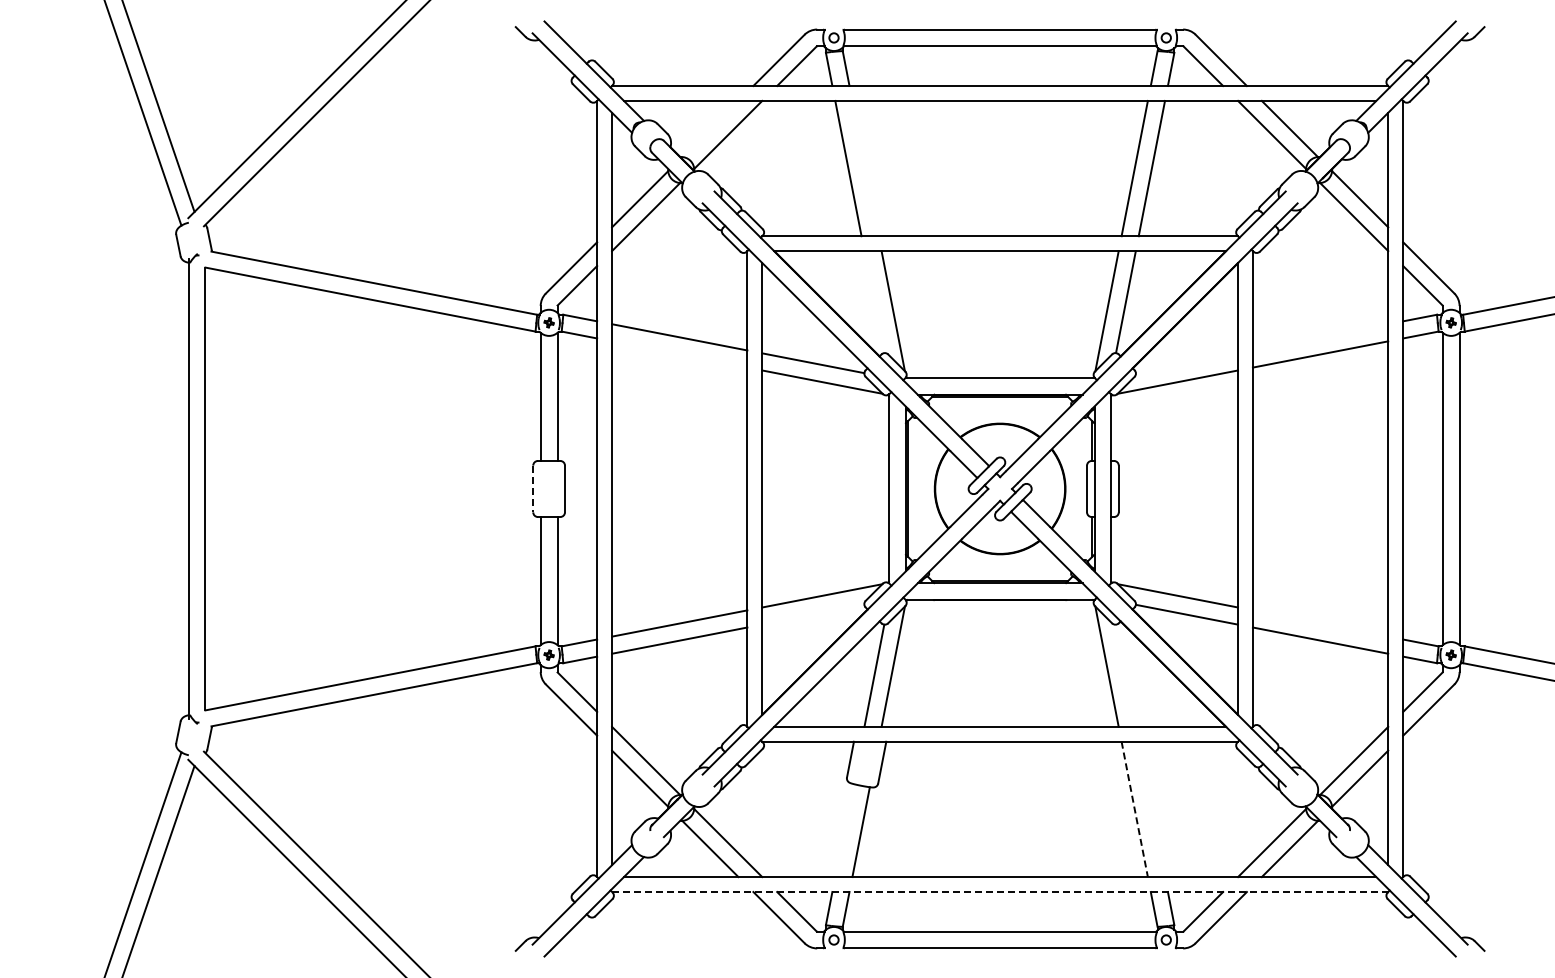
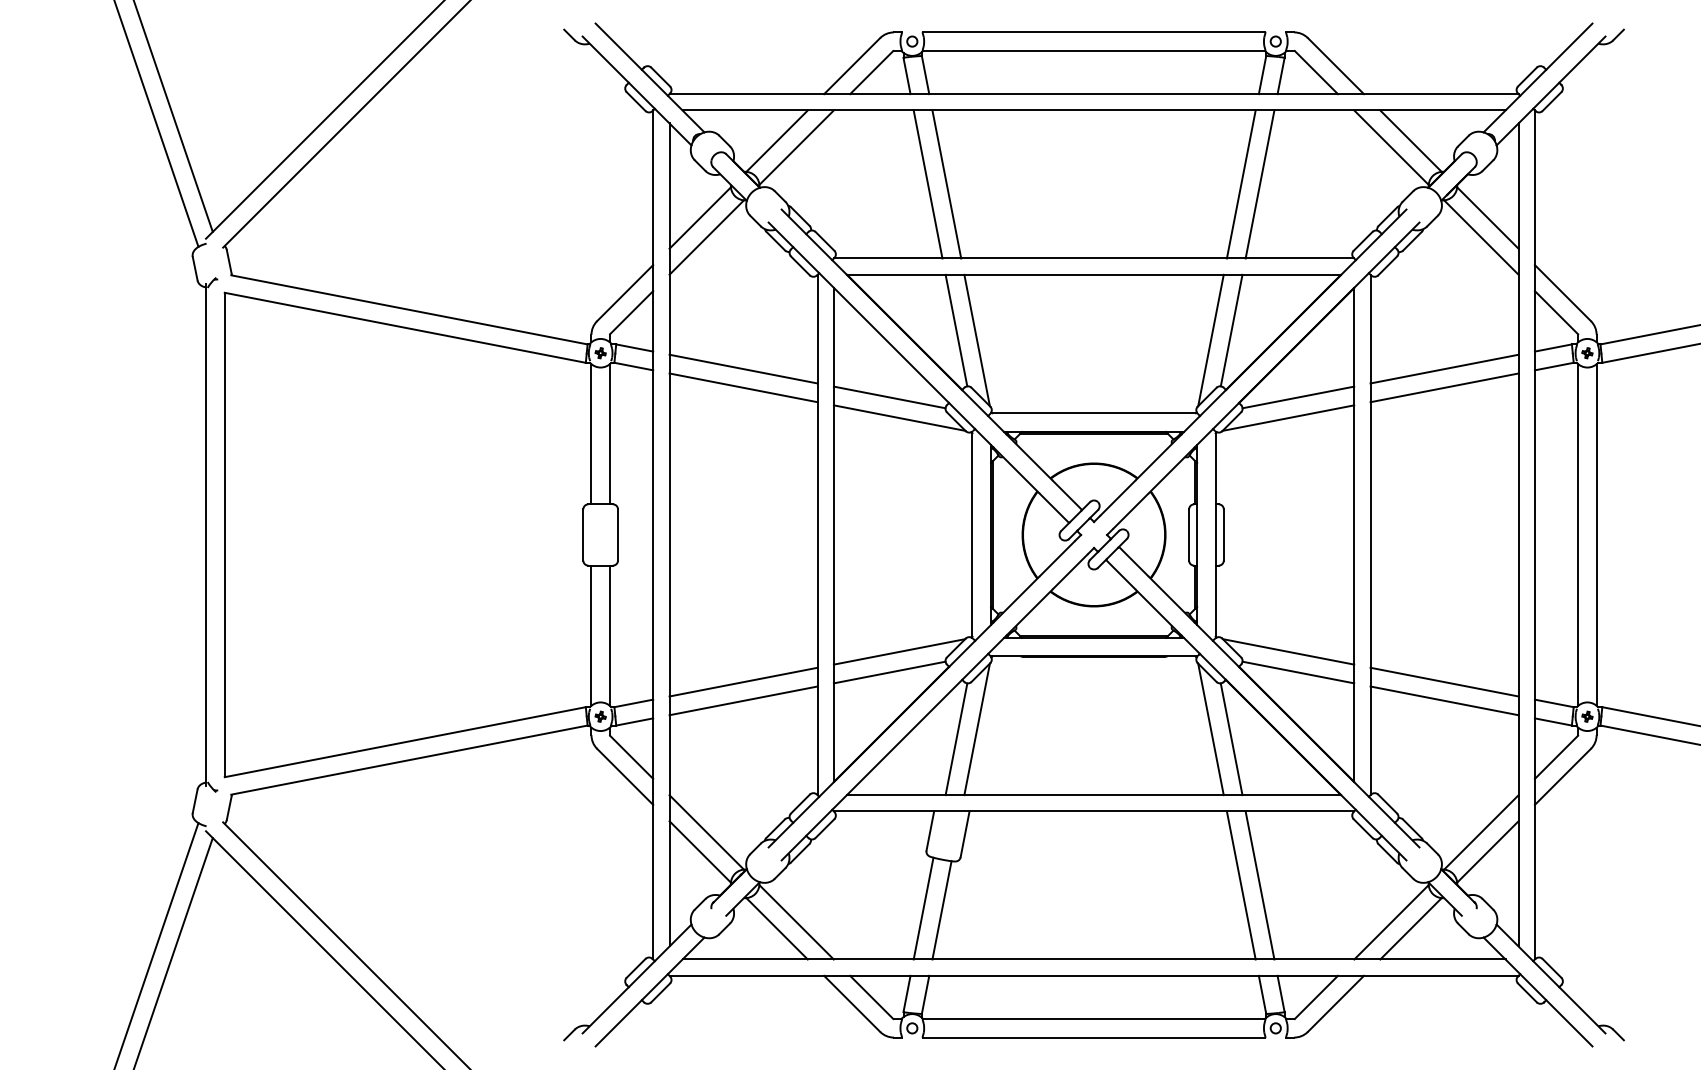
line: (710, 128) -> (777, 140), added
line: (865, 168) -> (946, 184), added
line: (874, 302) -> (956, 330), added
line: (1320, 337) -> (1444, 369), added
line: (679, 354) -> (743, 387), added
line: (1186, 363) -> (1297, 397), added
line: (533, 489) -> (583, 535), dashed -> solid
line: (813, 614) -> (889, 672), added
line: (1320, 623) -> (1444, 682), added
line: (1125, 675) -> (1231, 739), added
line: (1134, 809) -> (1241, 885), dashed -> solid
line: (1151, 809) -> (1259, 885), added
line: (844, 830) -> (923, 908), added
line: (1000, 892) -> (1094, 976), dashed -> solid

